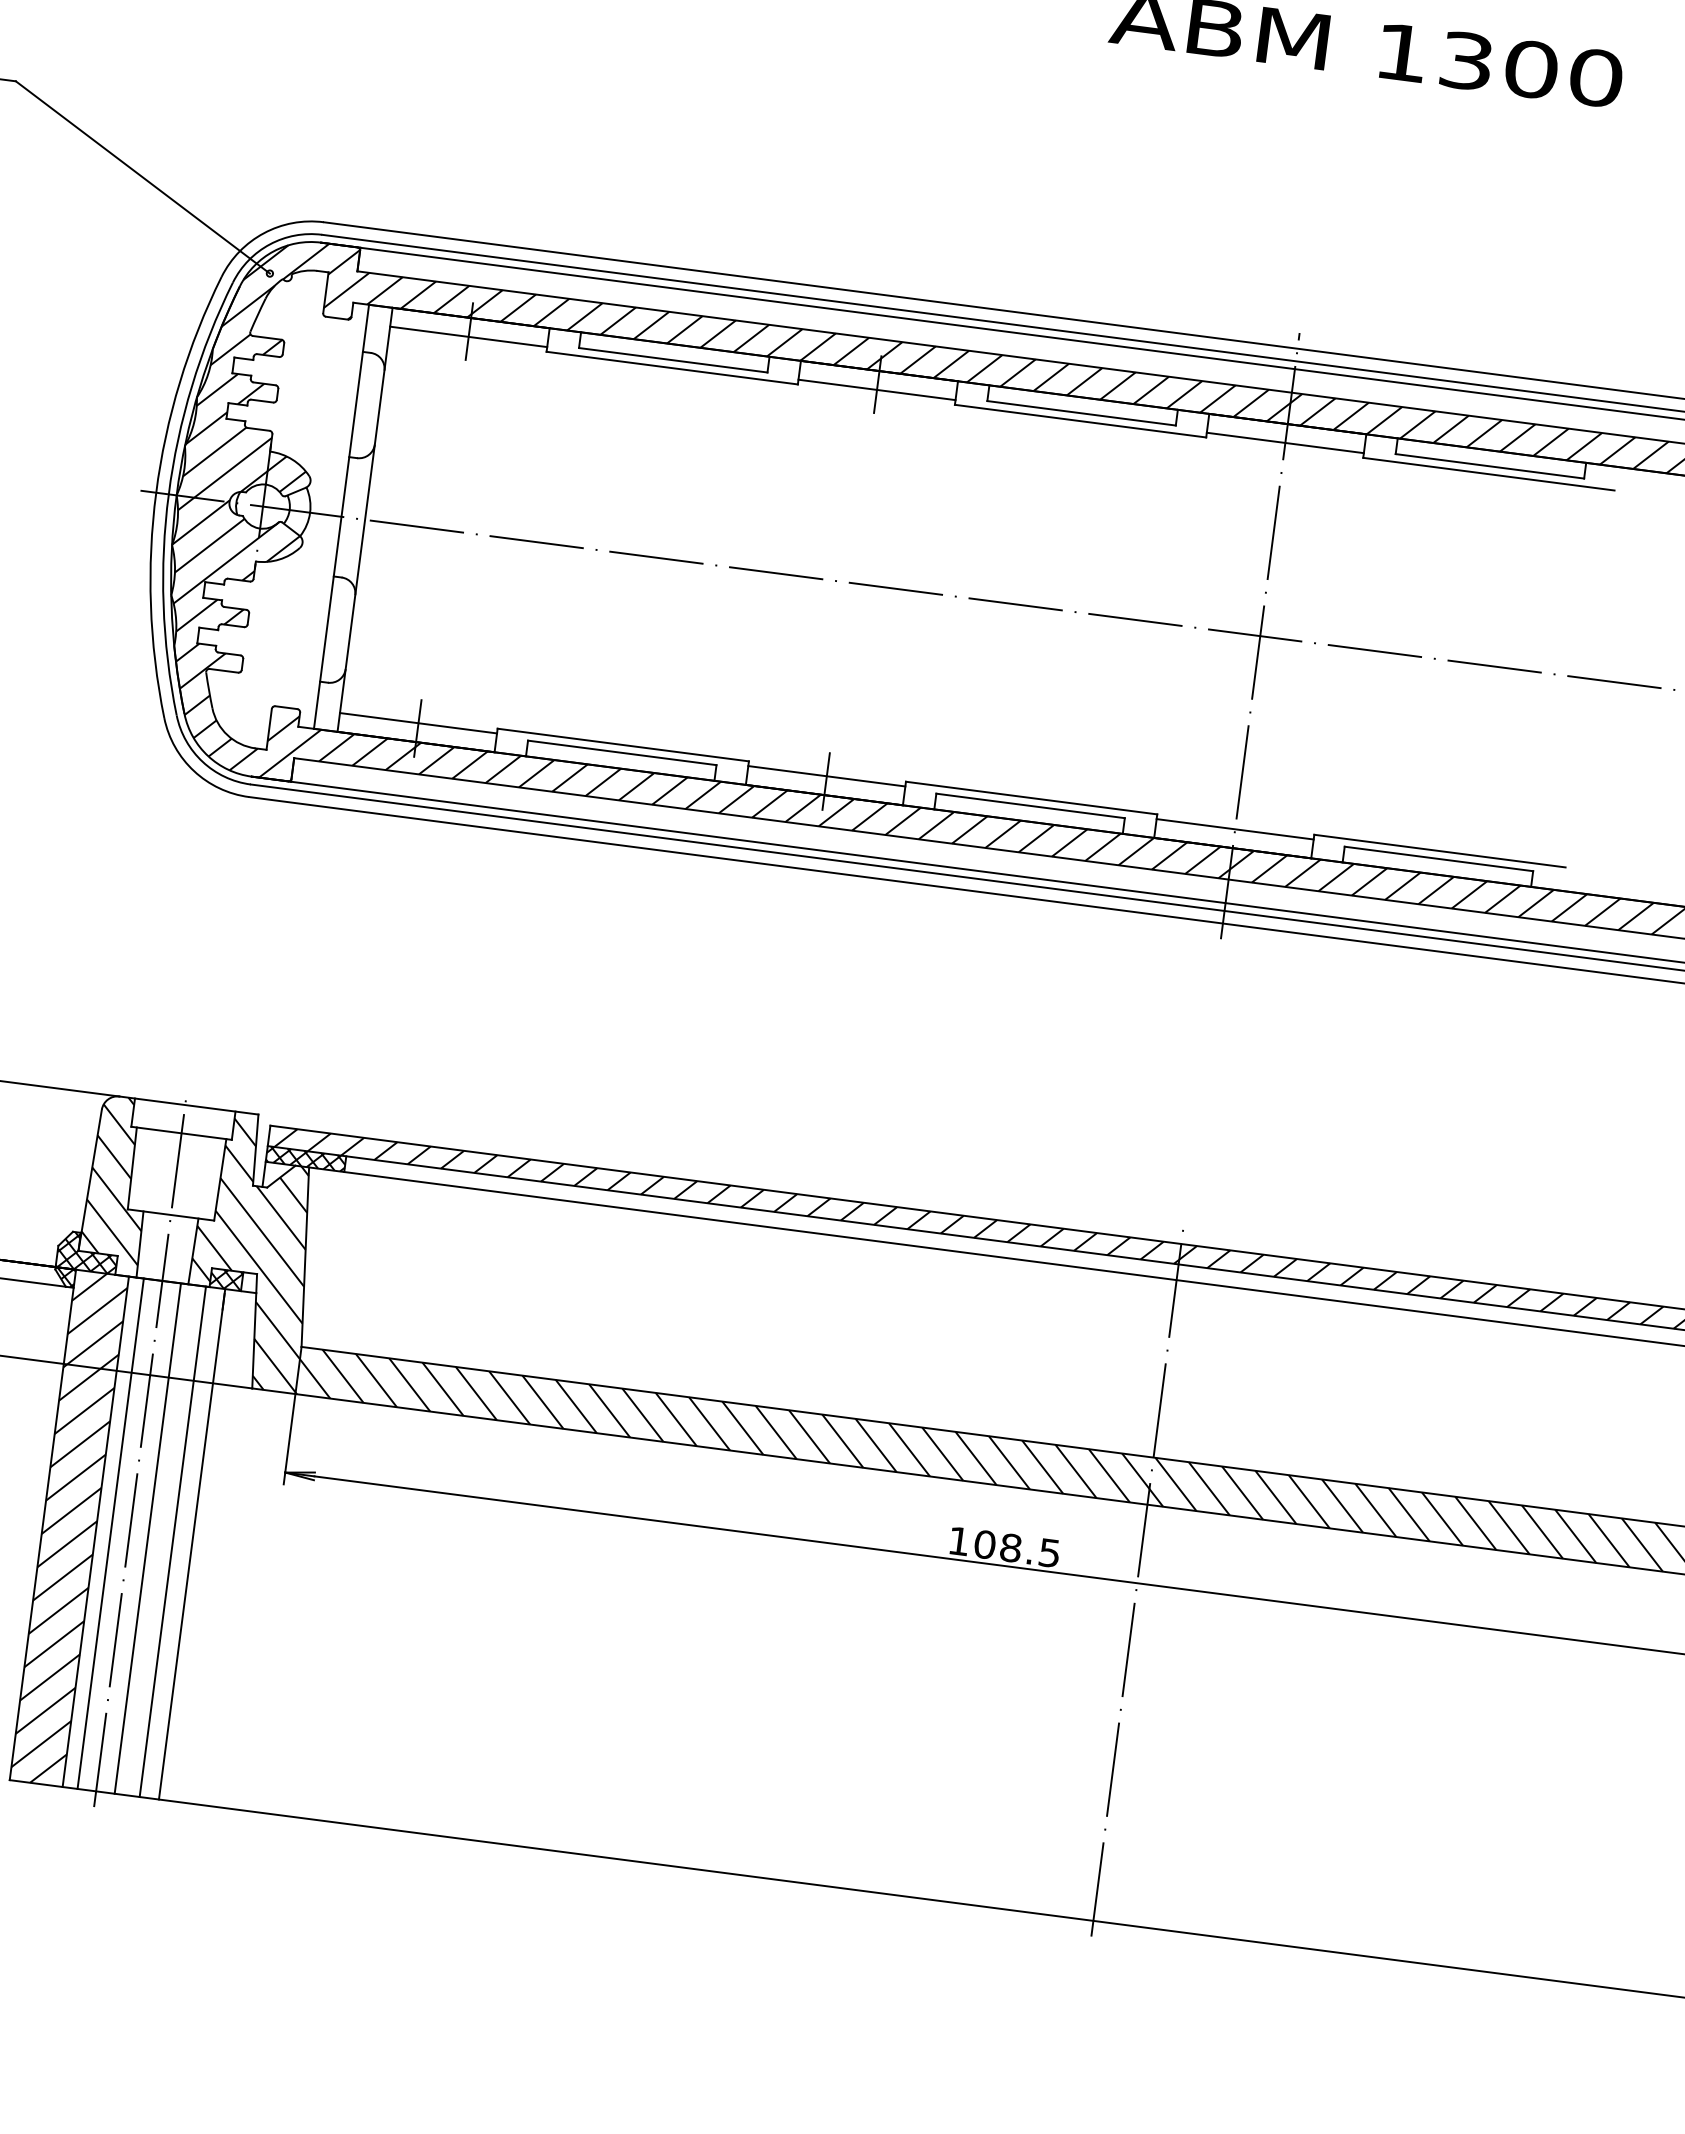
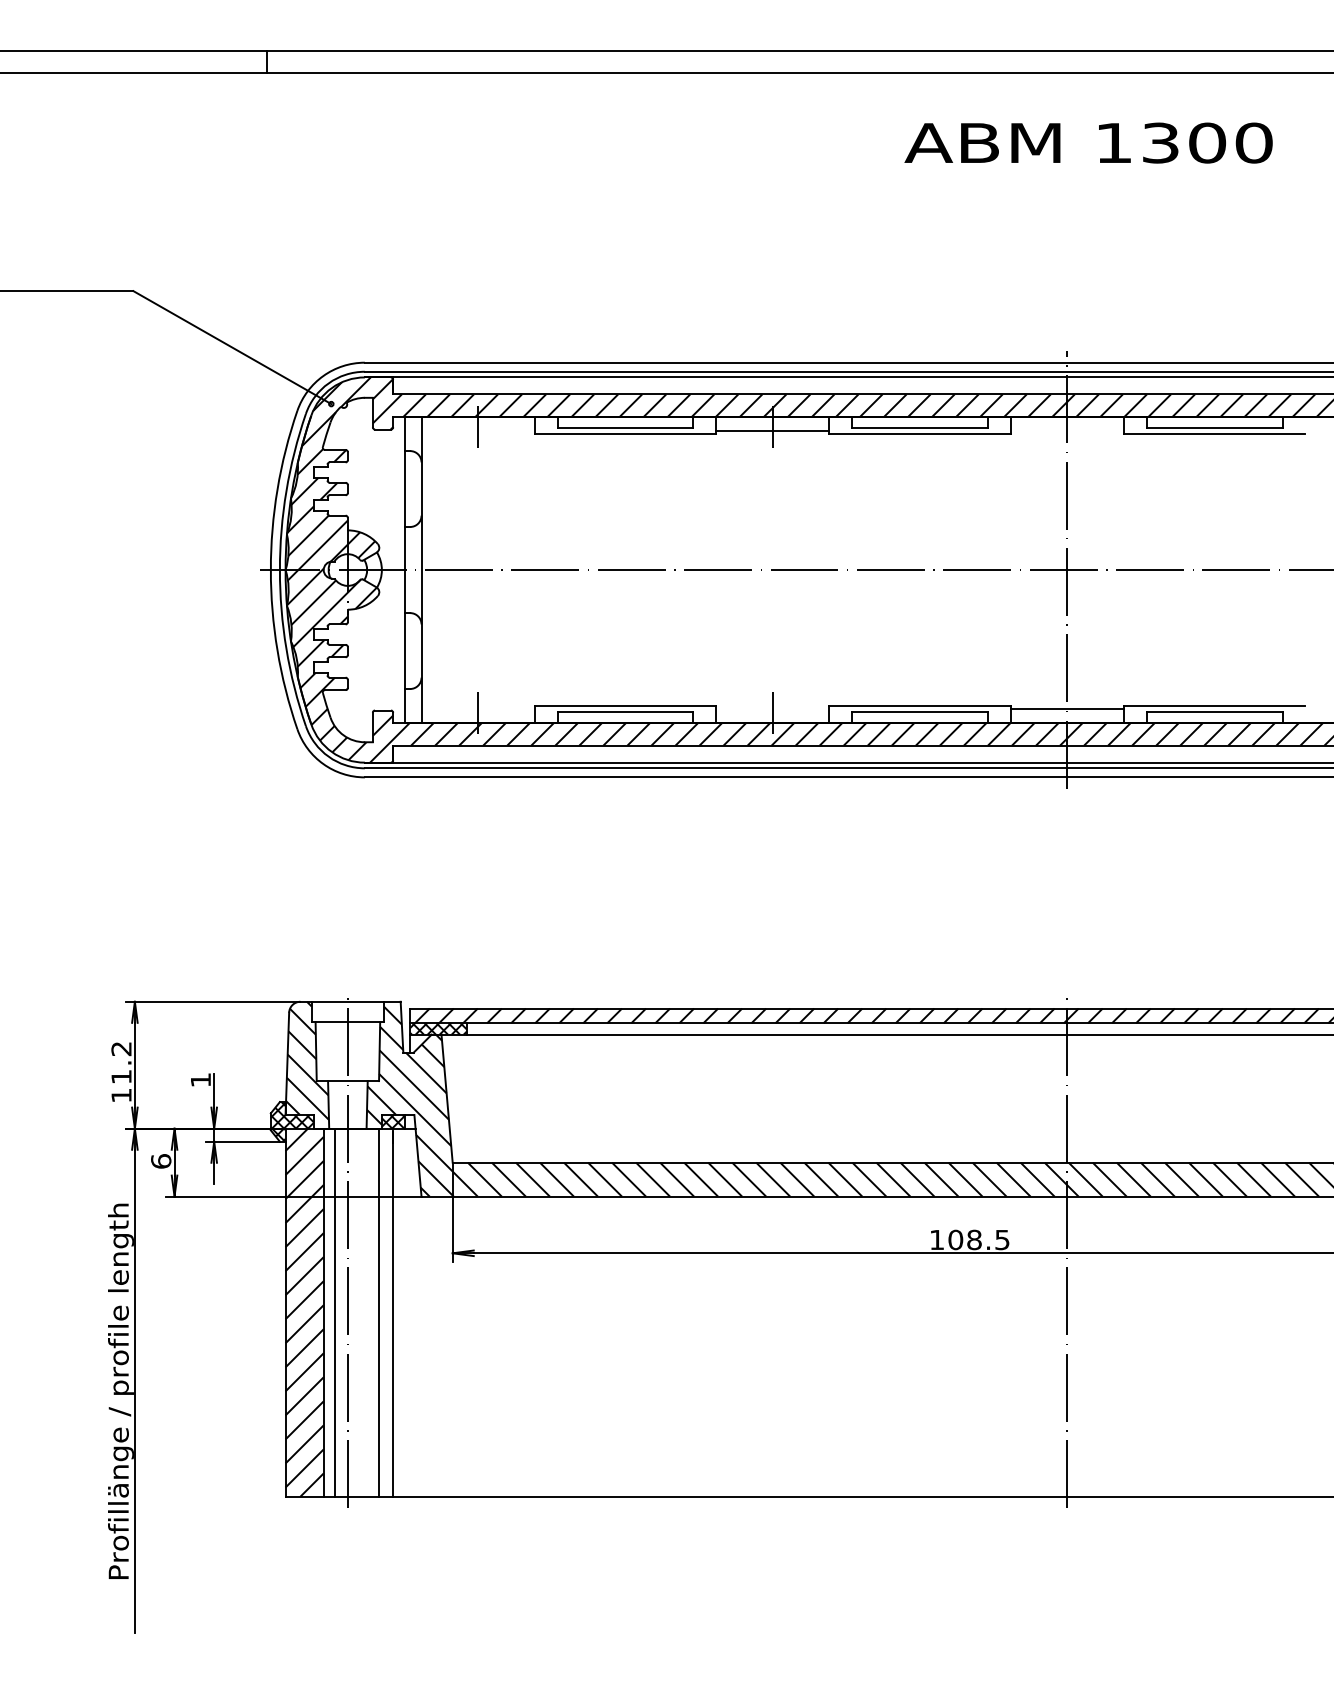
line: (467, 336) -> (477, 430), removed
line: (1284, 442) -> (1066, 430), removed
line: (417, 723) -> (477, 709), removed
line: (826, 776) -> (772, 709), removed
line: (148, 1538) -> (361, 1312), removed

